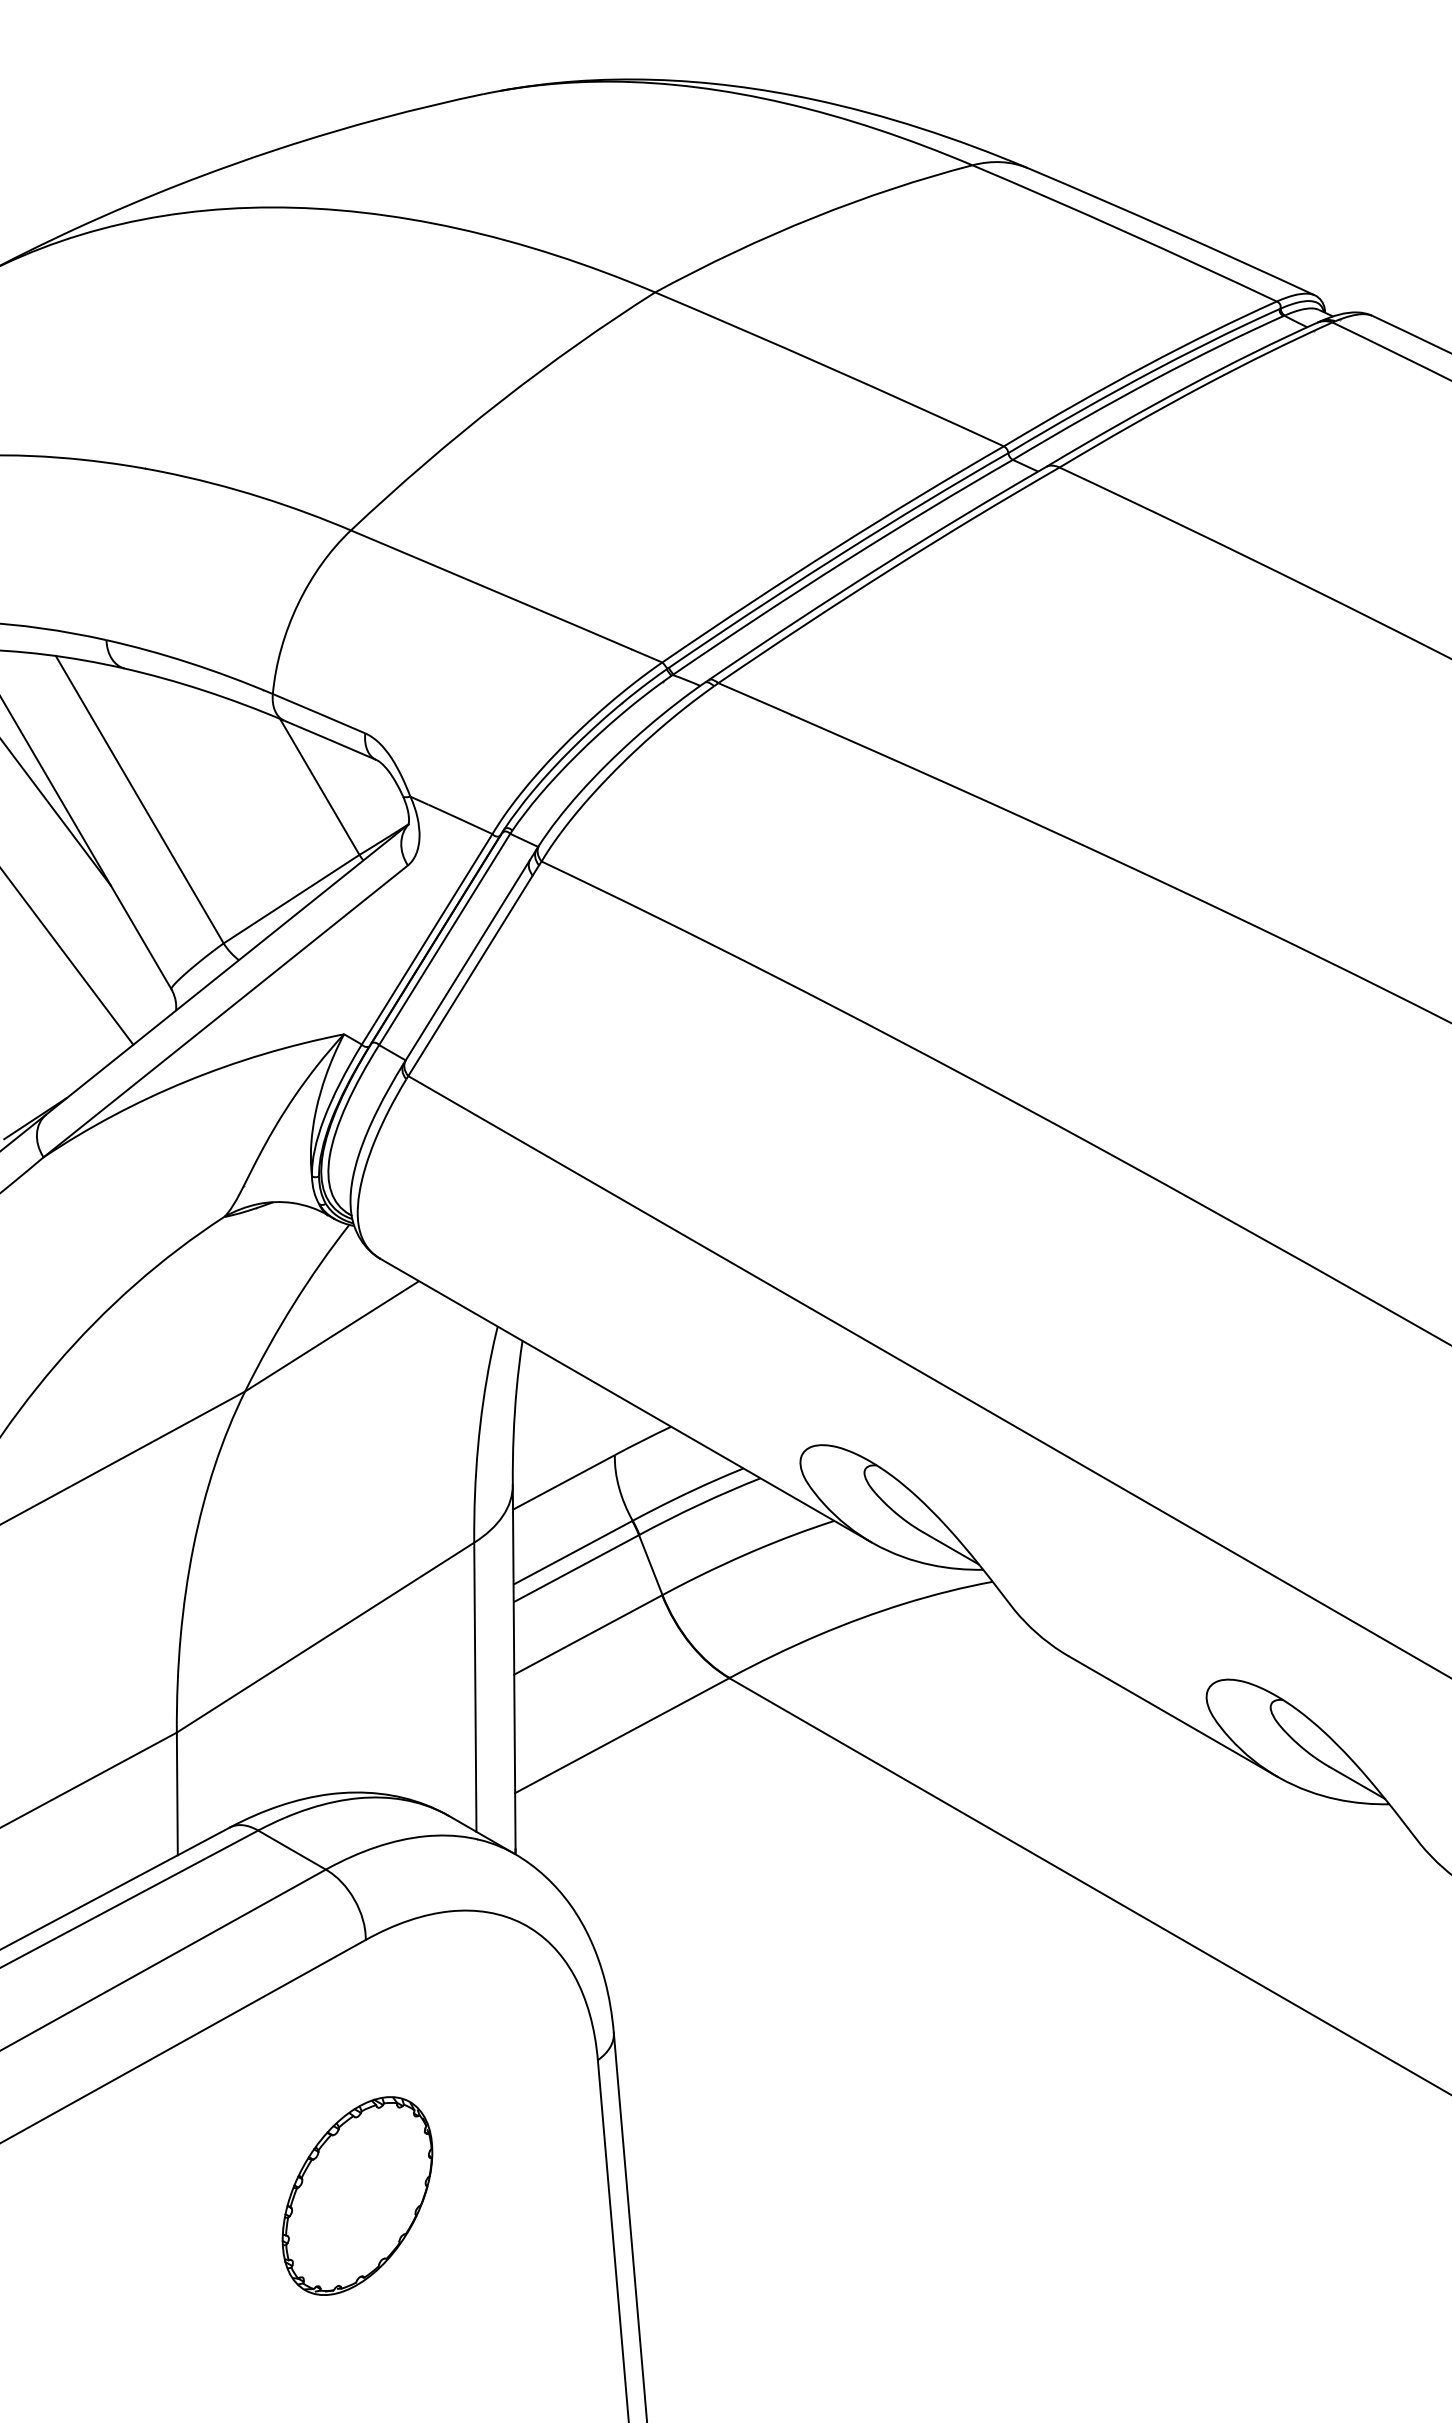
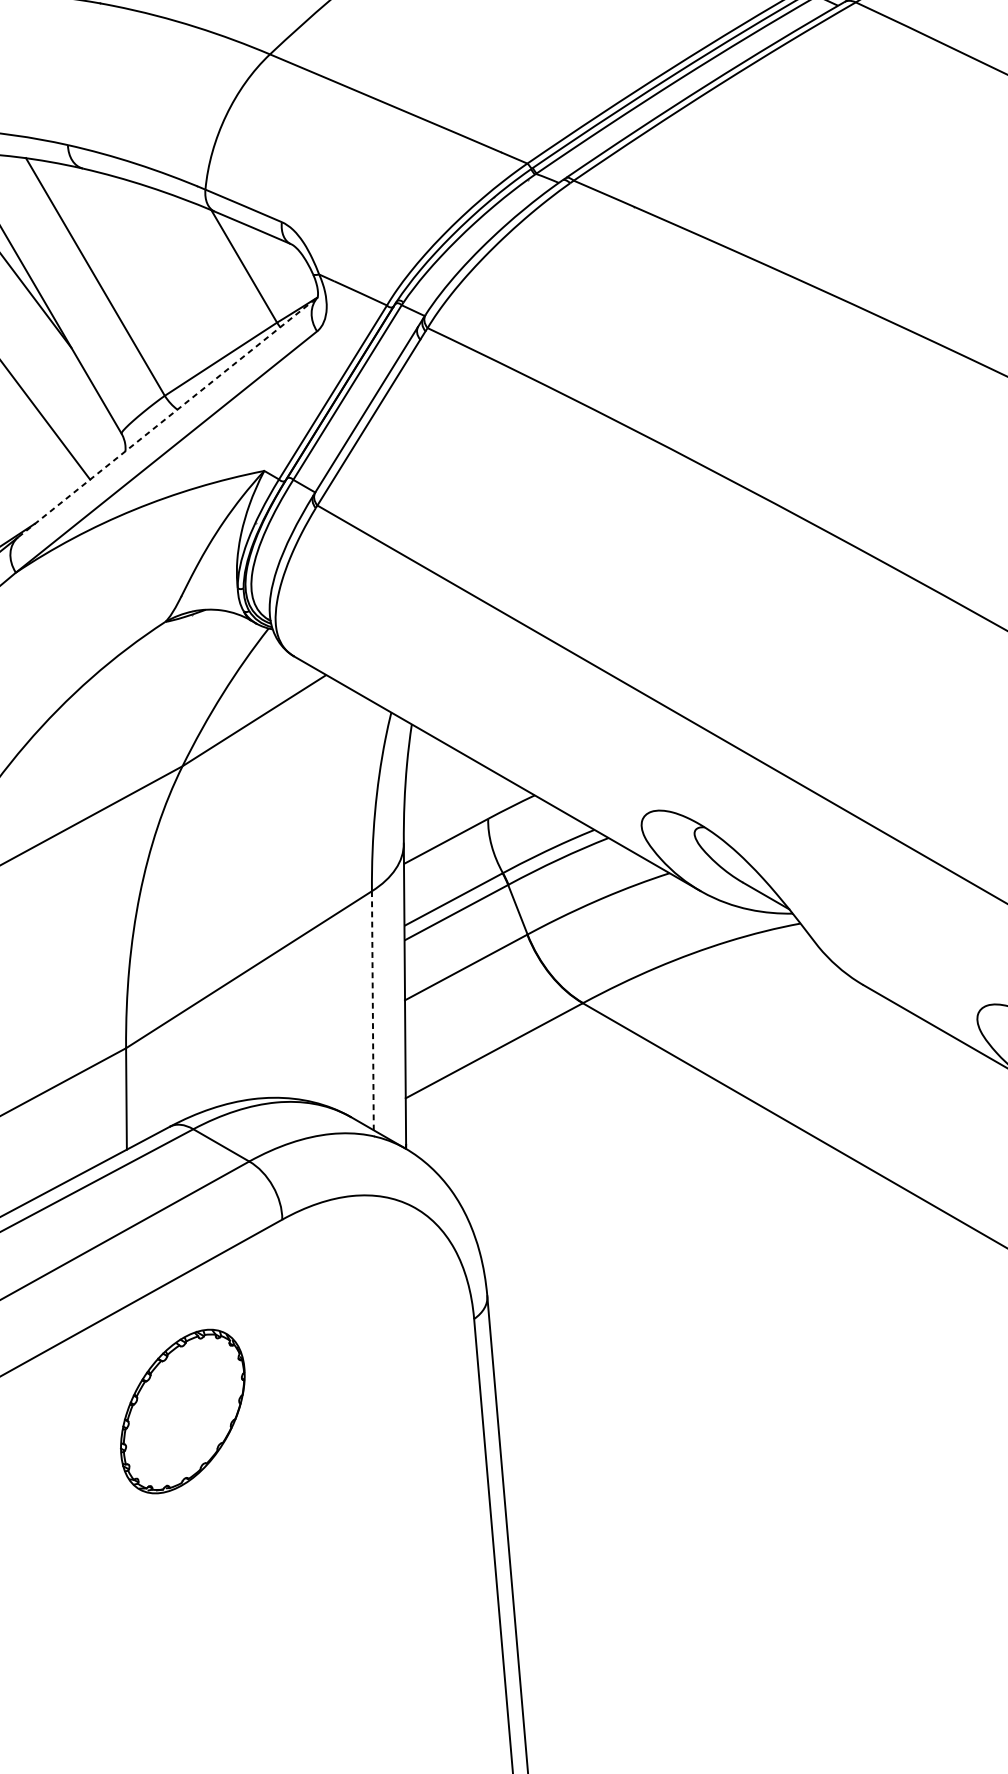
line: (228, 968) -> (168, 416), solid -> dashed
line: (475, 1687) -> (372, 1010), solid -> dashed
part: (357, 2195) -> (182, 1411), moved

